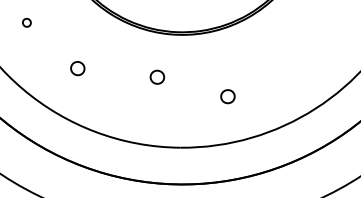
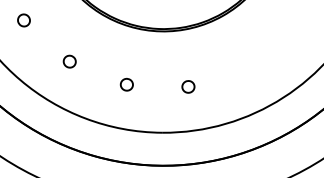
part: (26, 22) -> (23, 20), size x1.67
part: (157, 76) -> (126, 84), moved
part: (227, 96) -> (188, 86), moved

